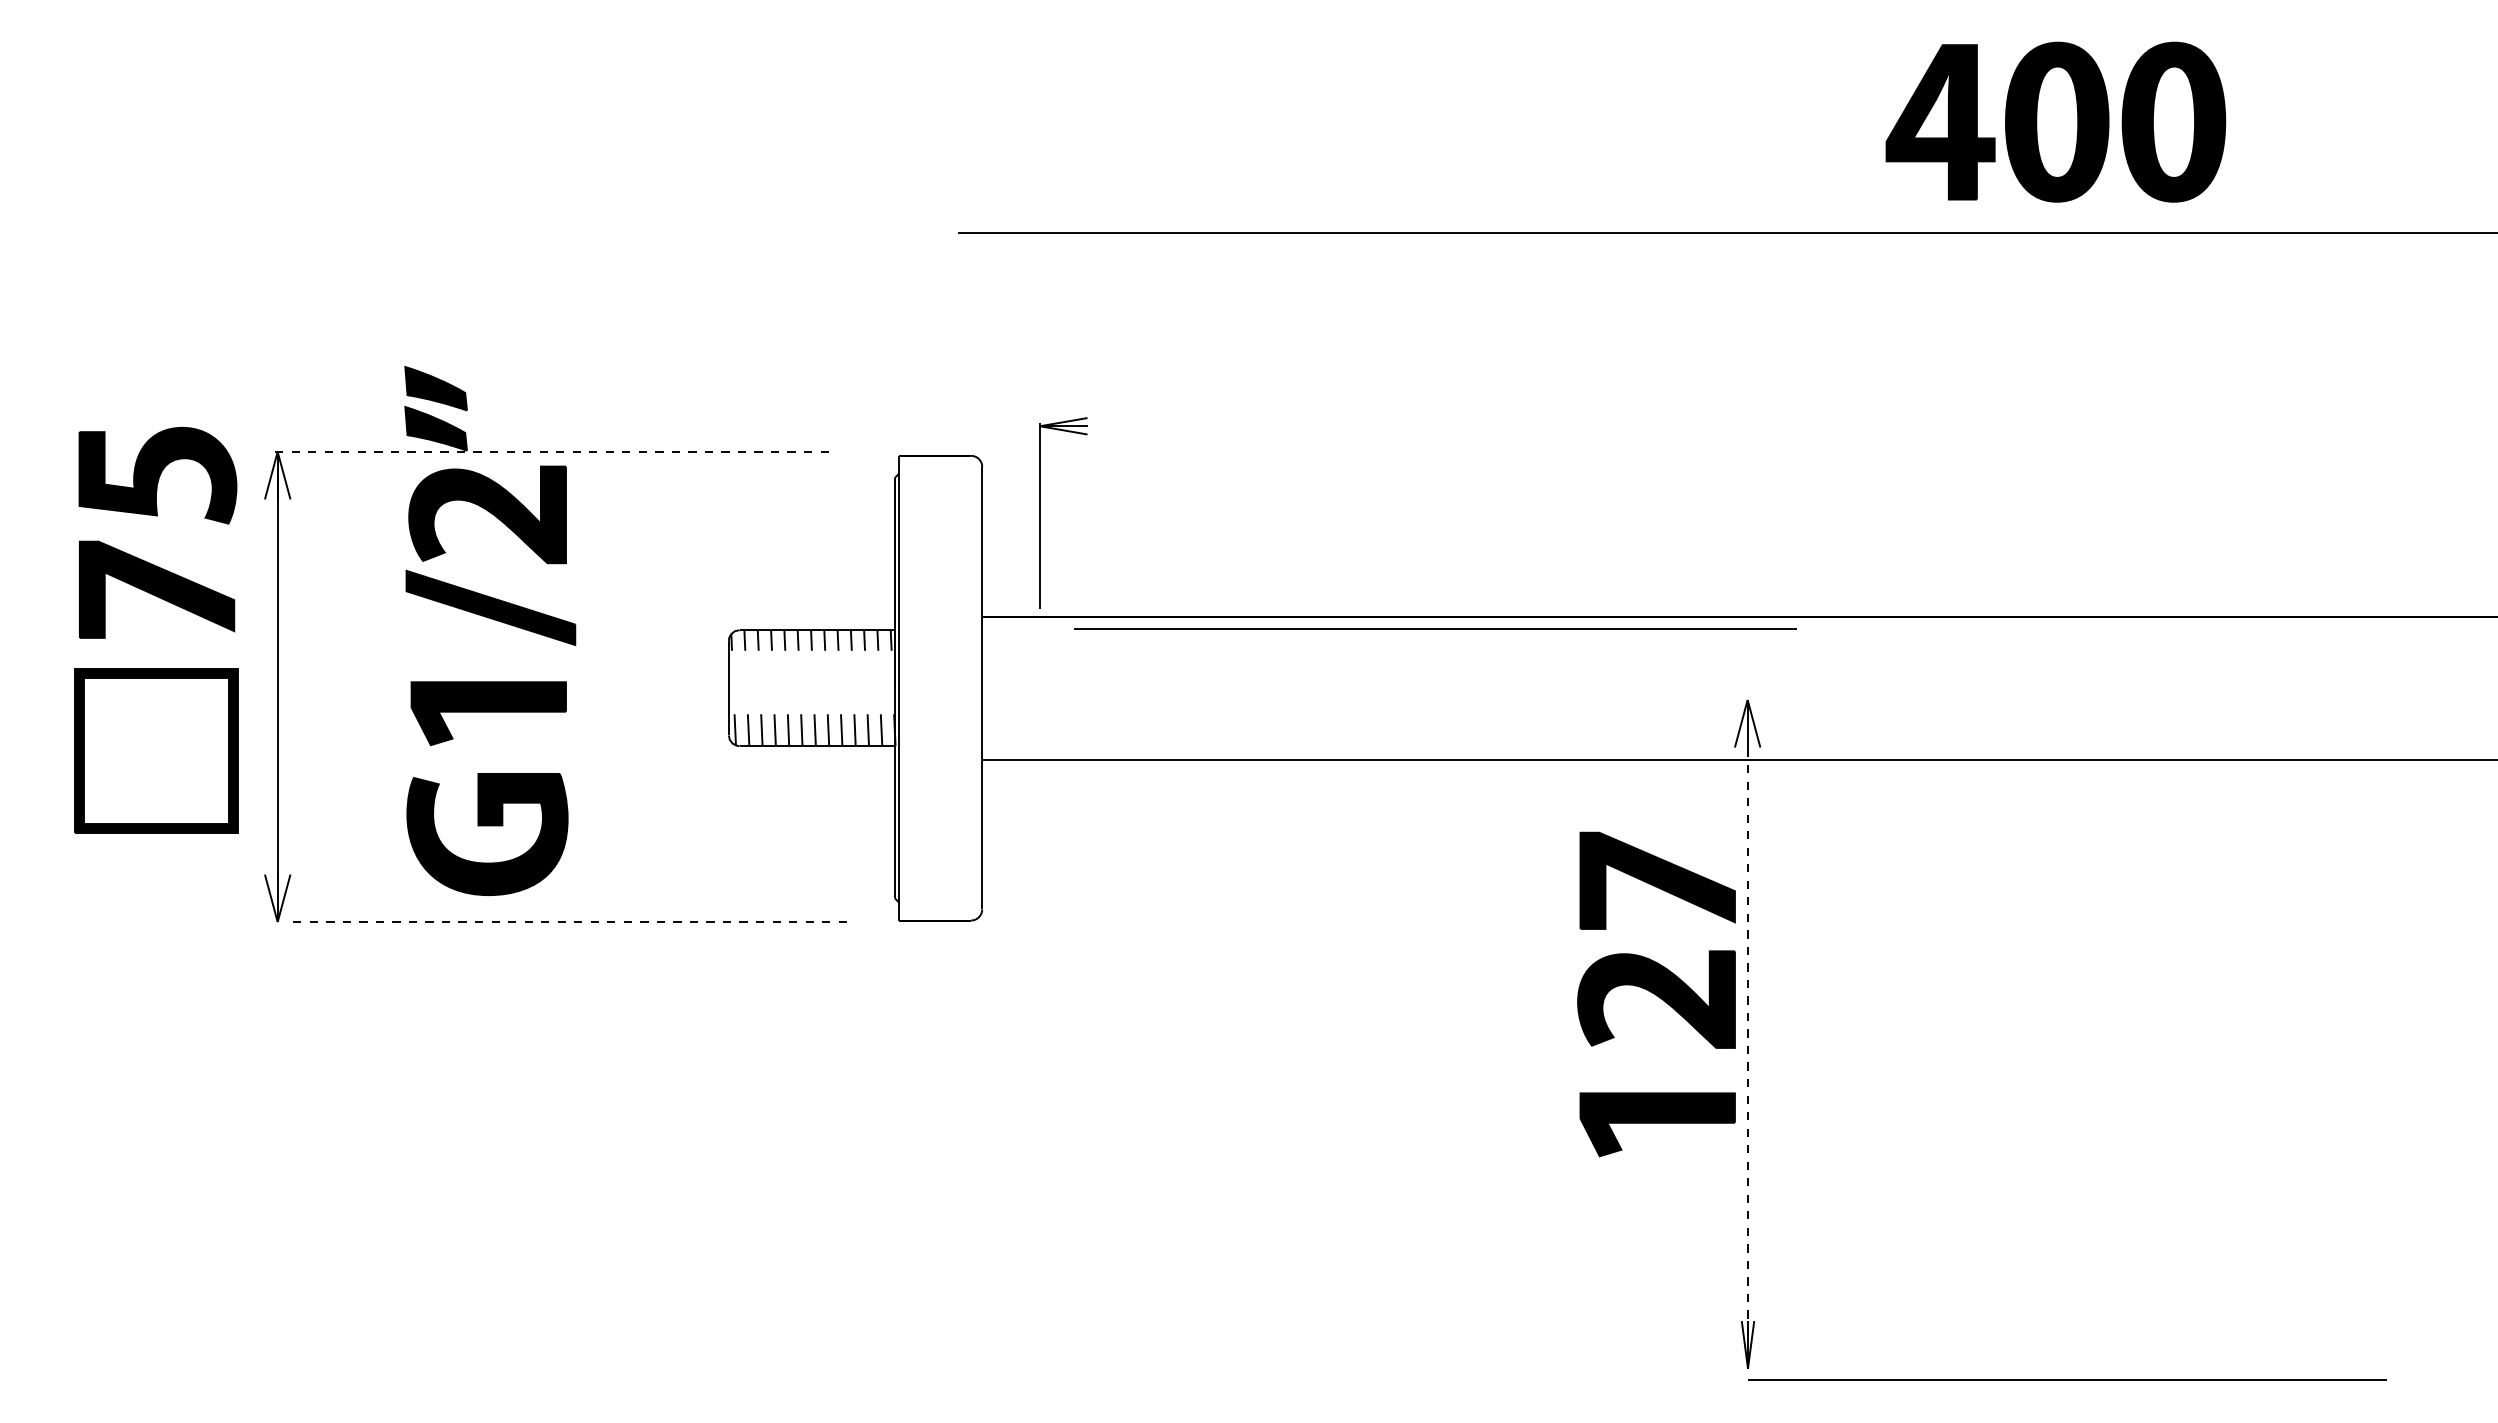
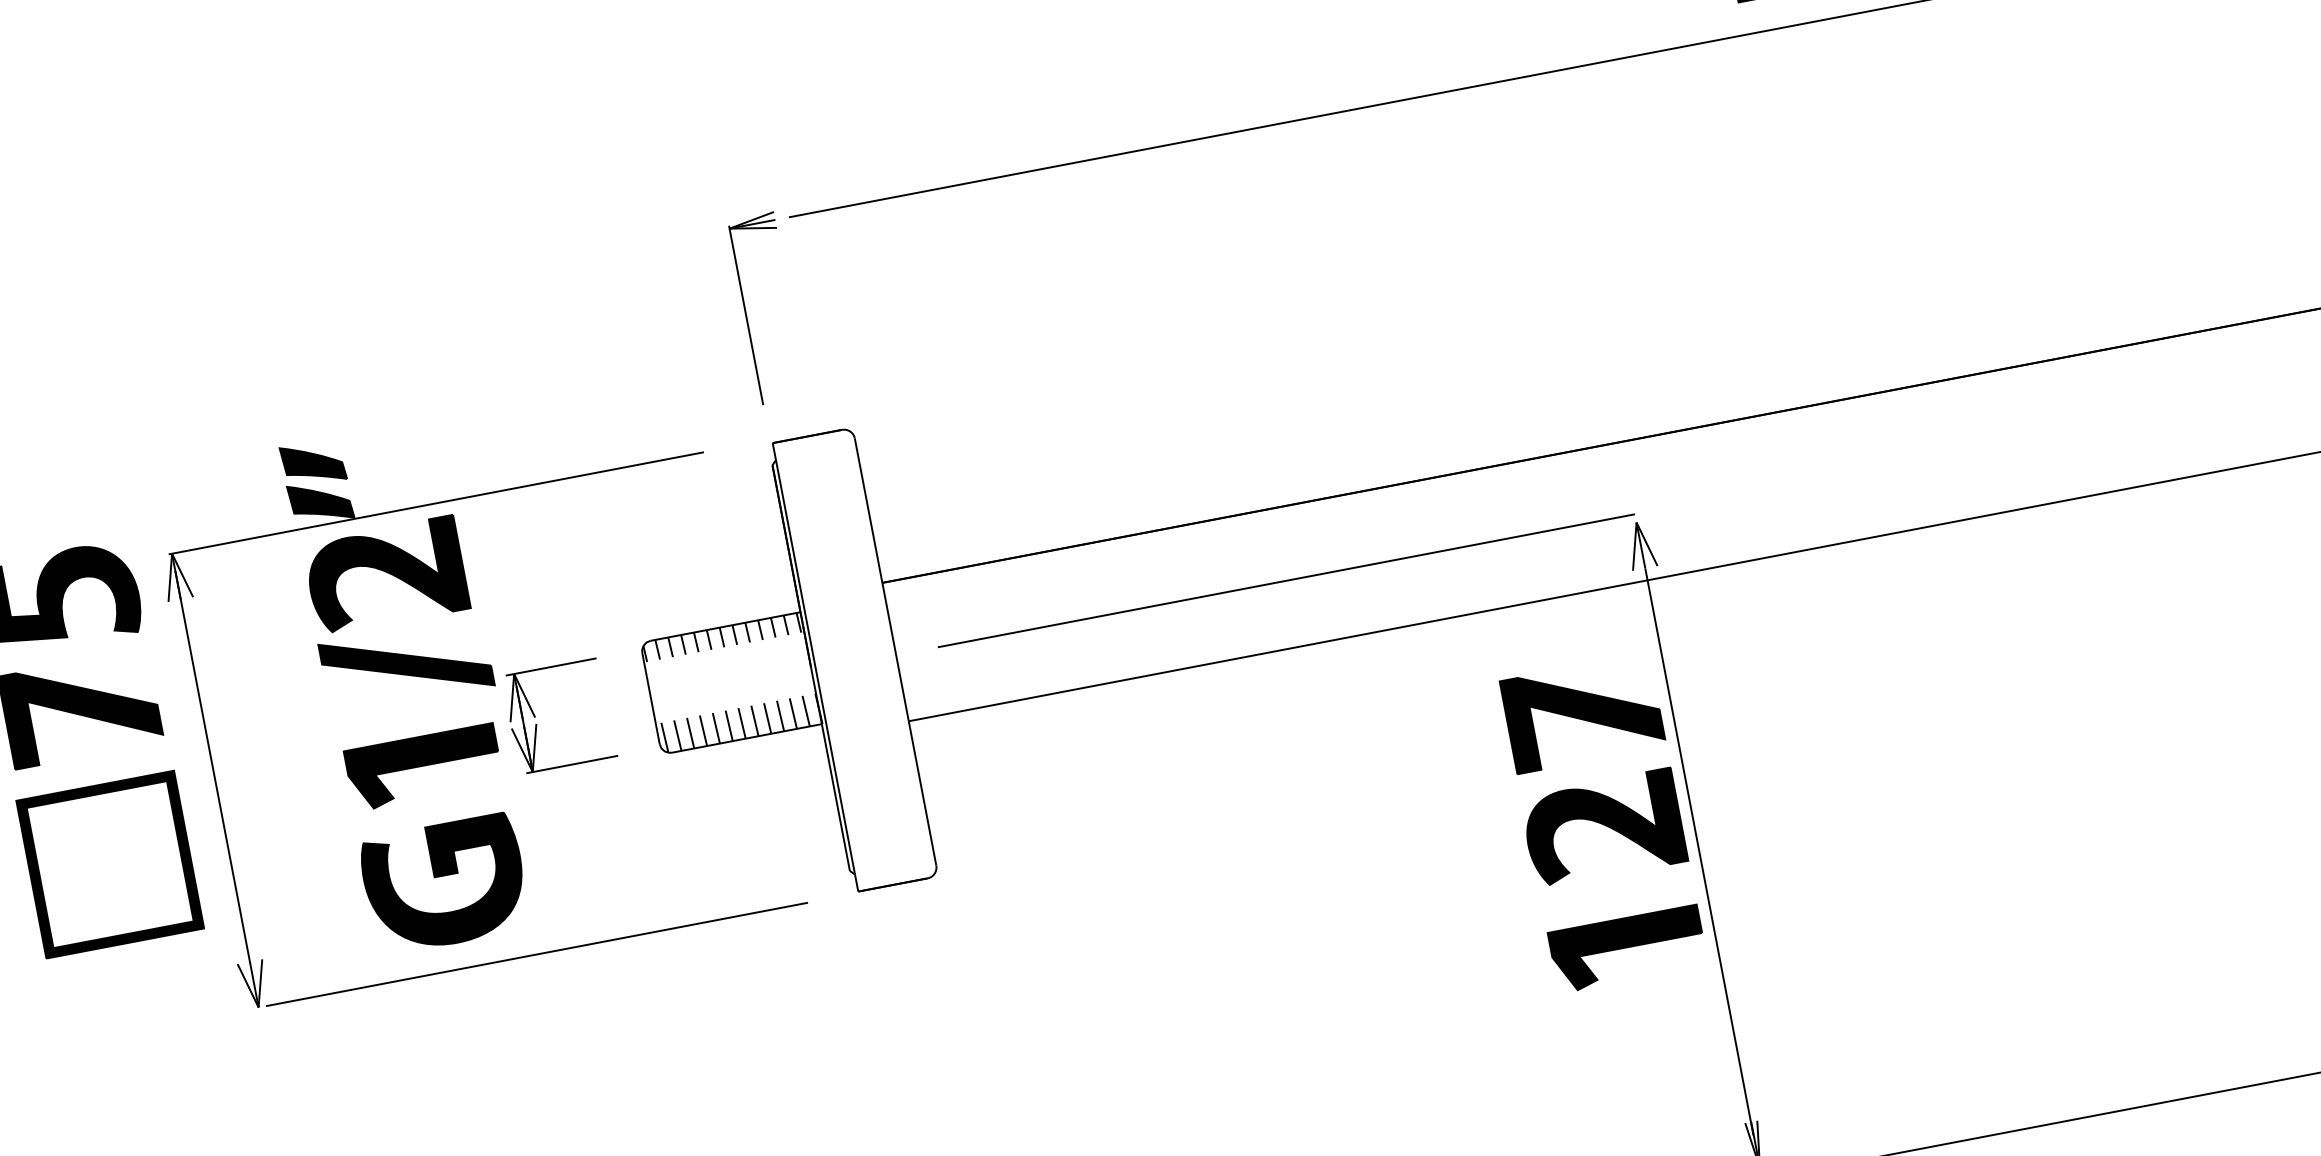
line: (550, 451) -> (435, 503), dashed -> solid
part: (1040, 512) -> (745, 311), moved
line: (1435, 628) -> (1286, 579), moved
part: (610, 684) -> (536, 716), added
line: (566, 922) -> (537, 954), dashed -> solid
line: (1747, 1041) -> (1699, 852), dashed -> solid

